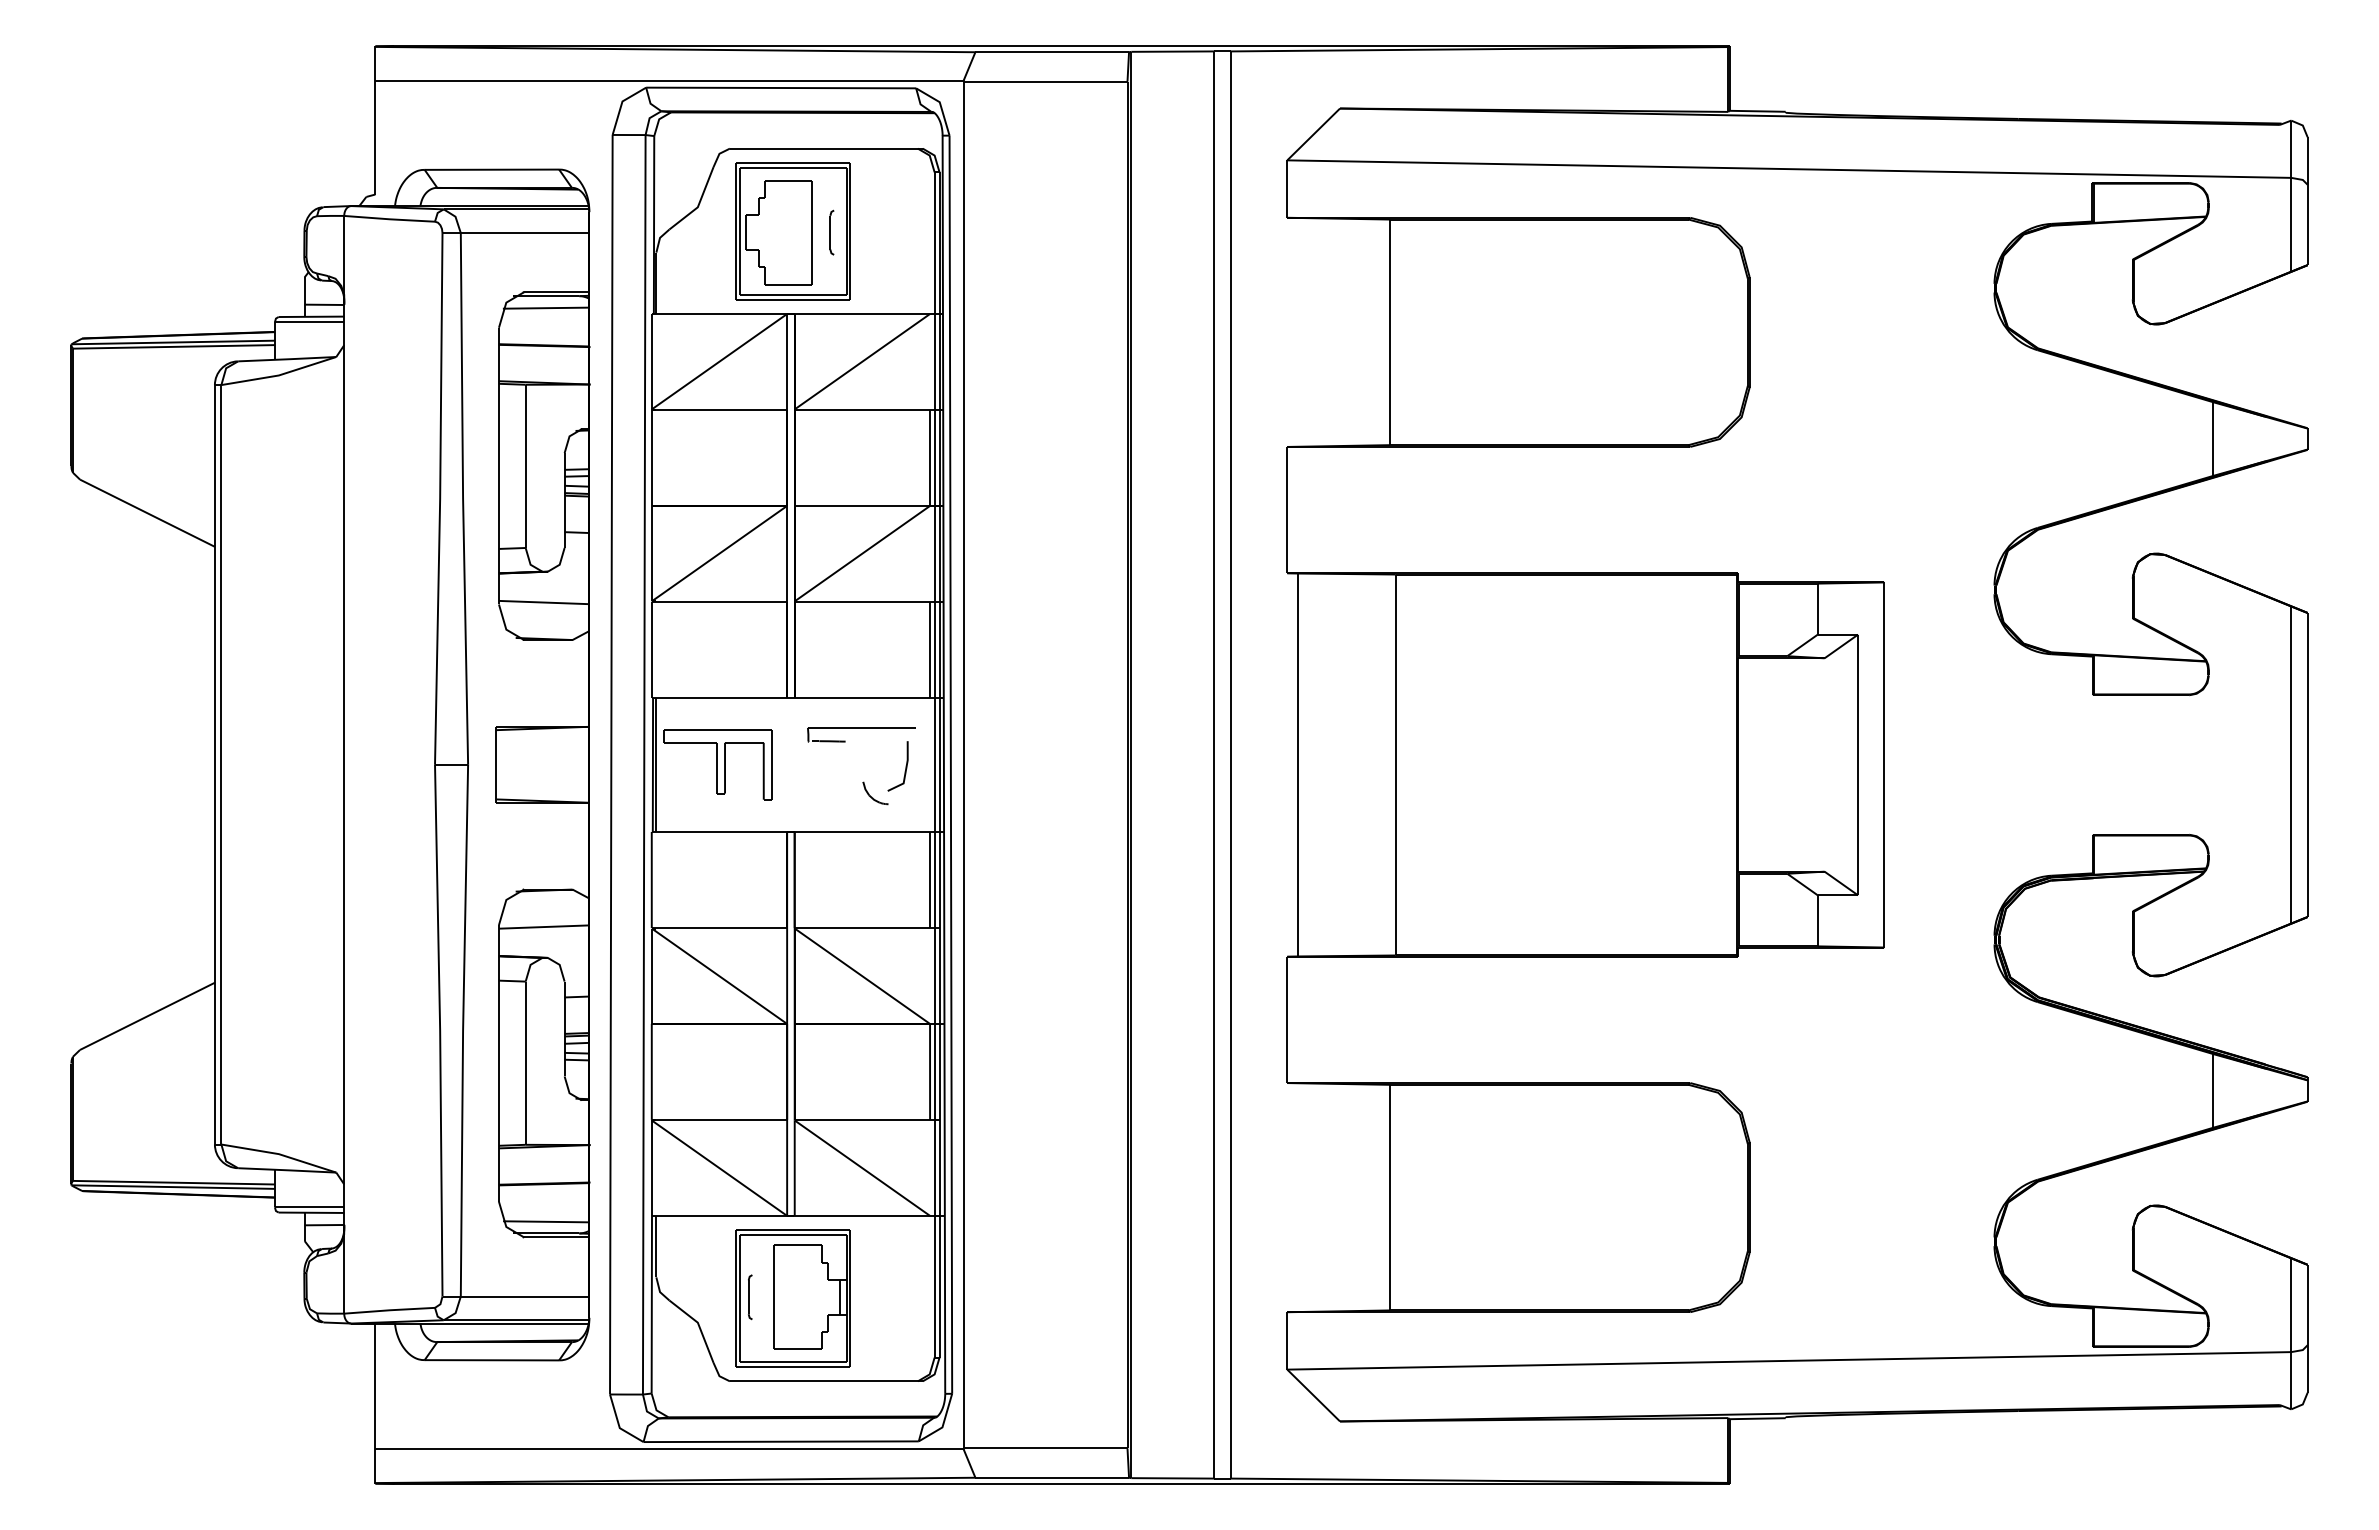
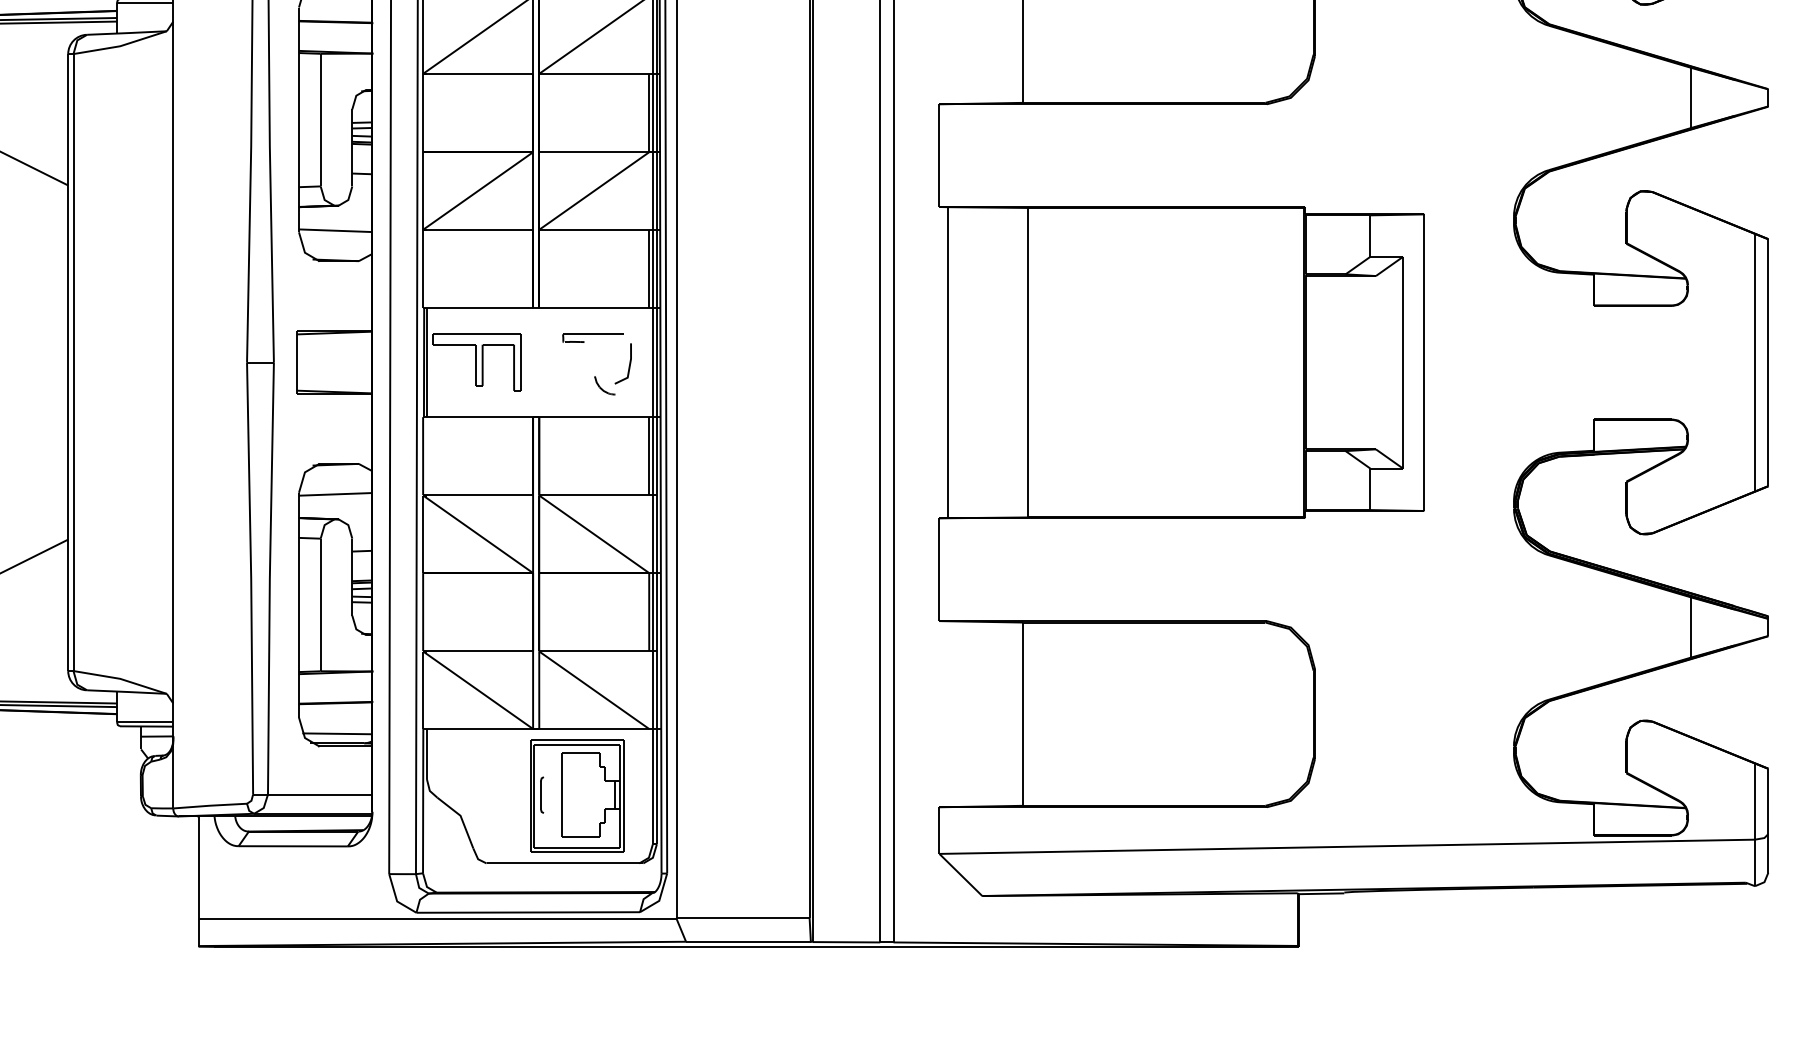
part: (861, 734) -> (593, 337), size x0.7
part: (792, 1298) -> (576, 796), moved

